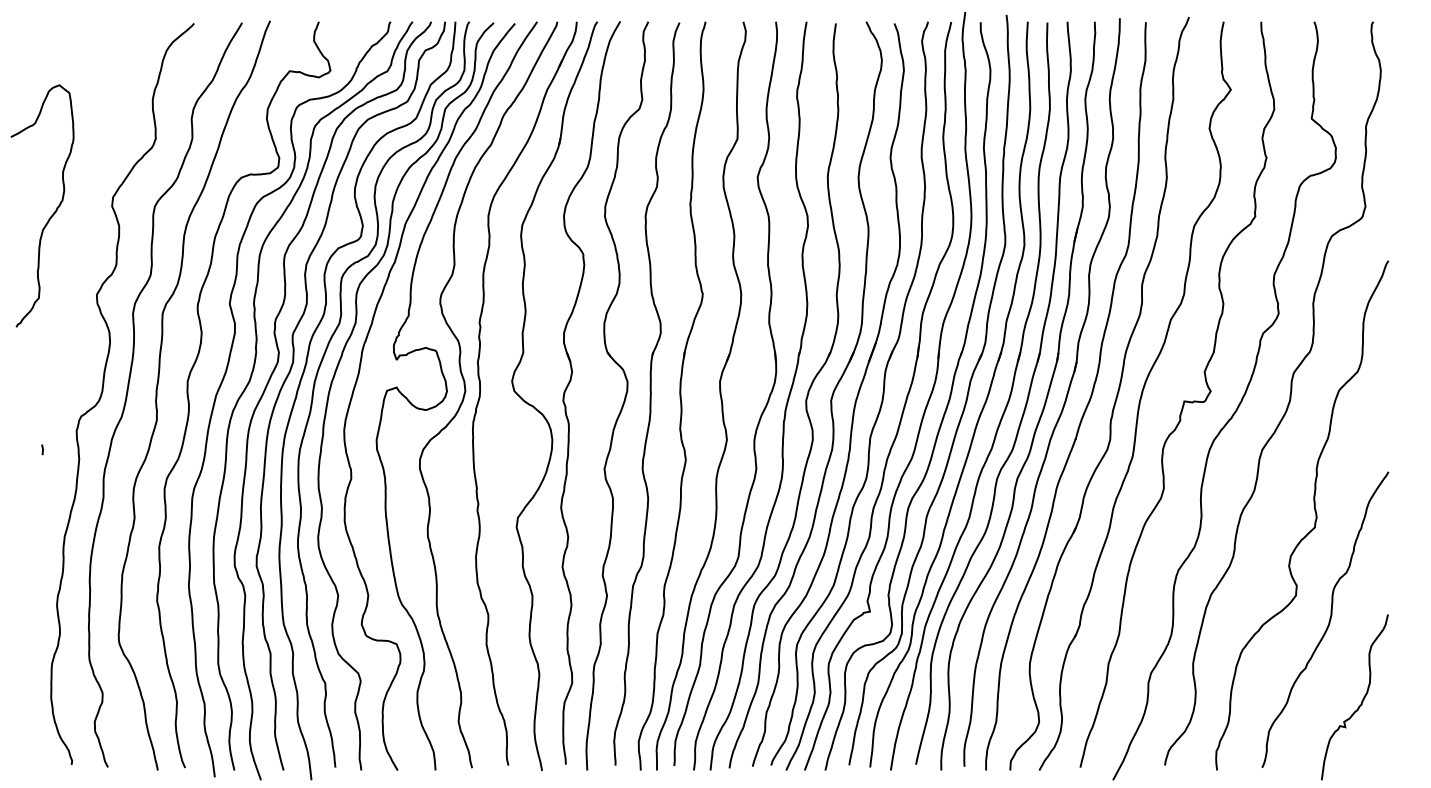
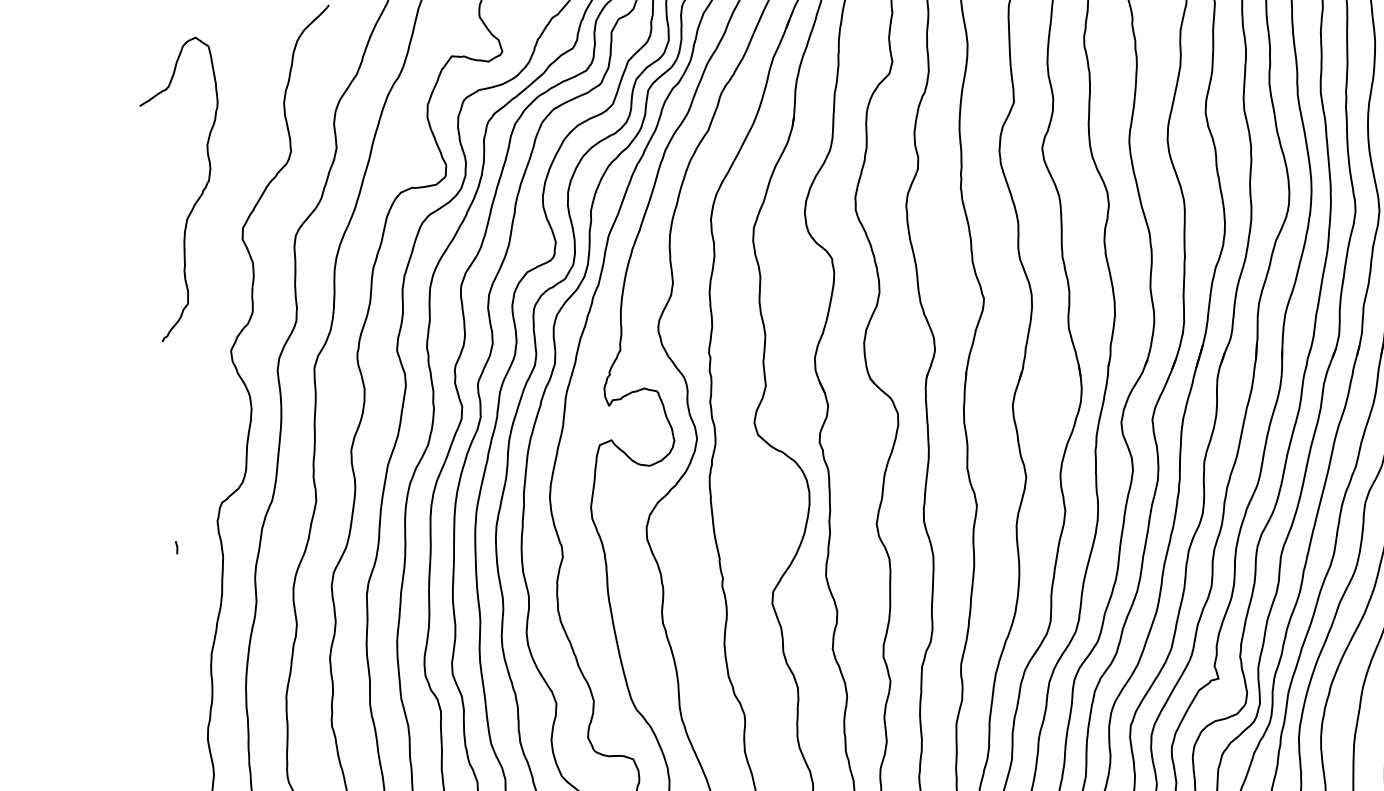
curve: (53, 212) -> (198, 196), moved

